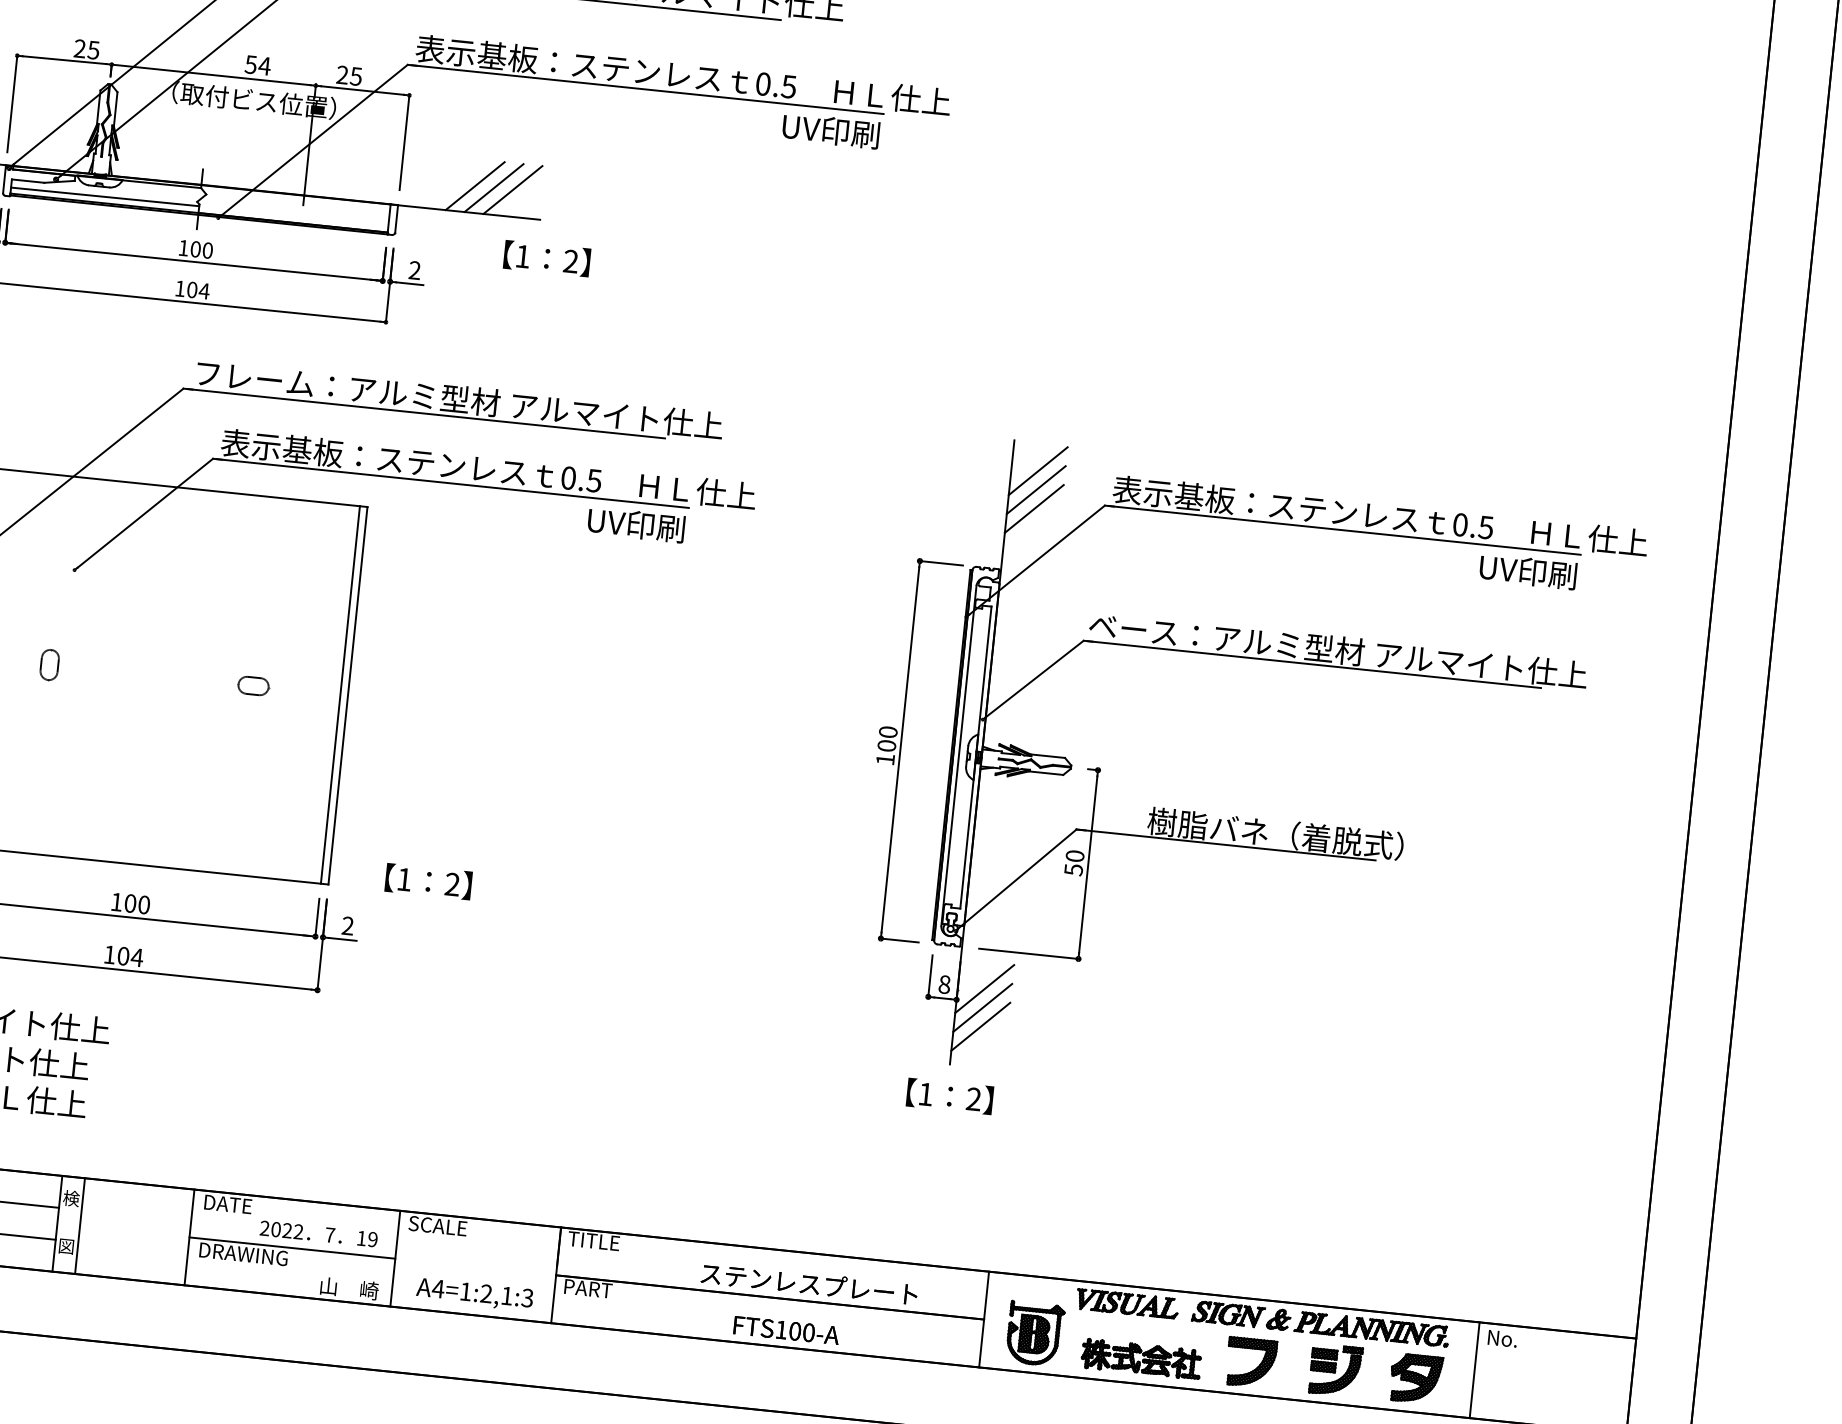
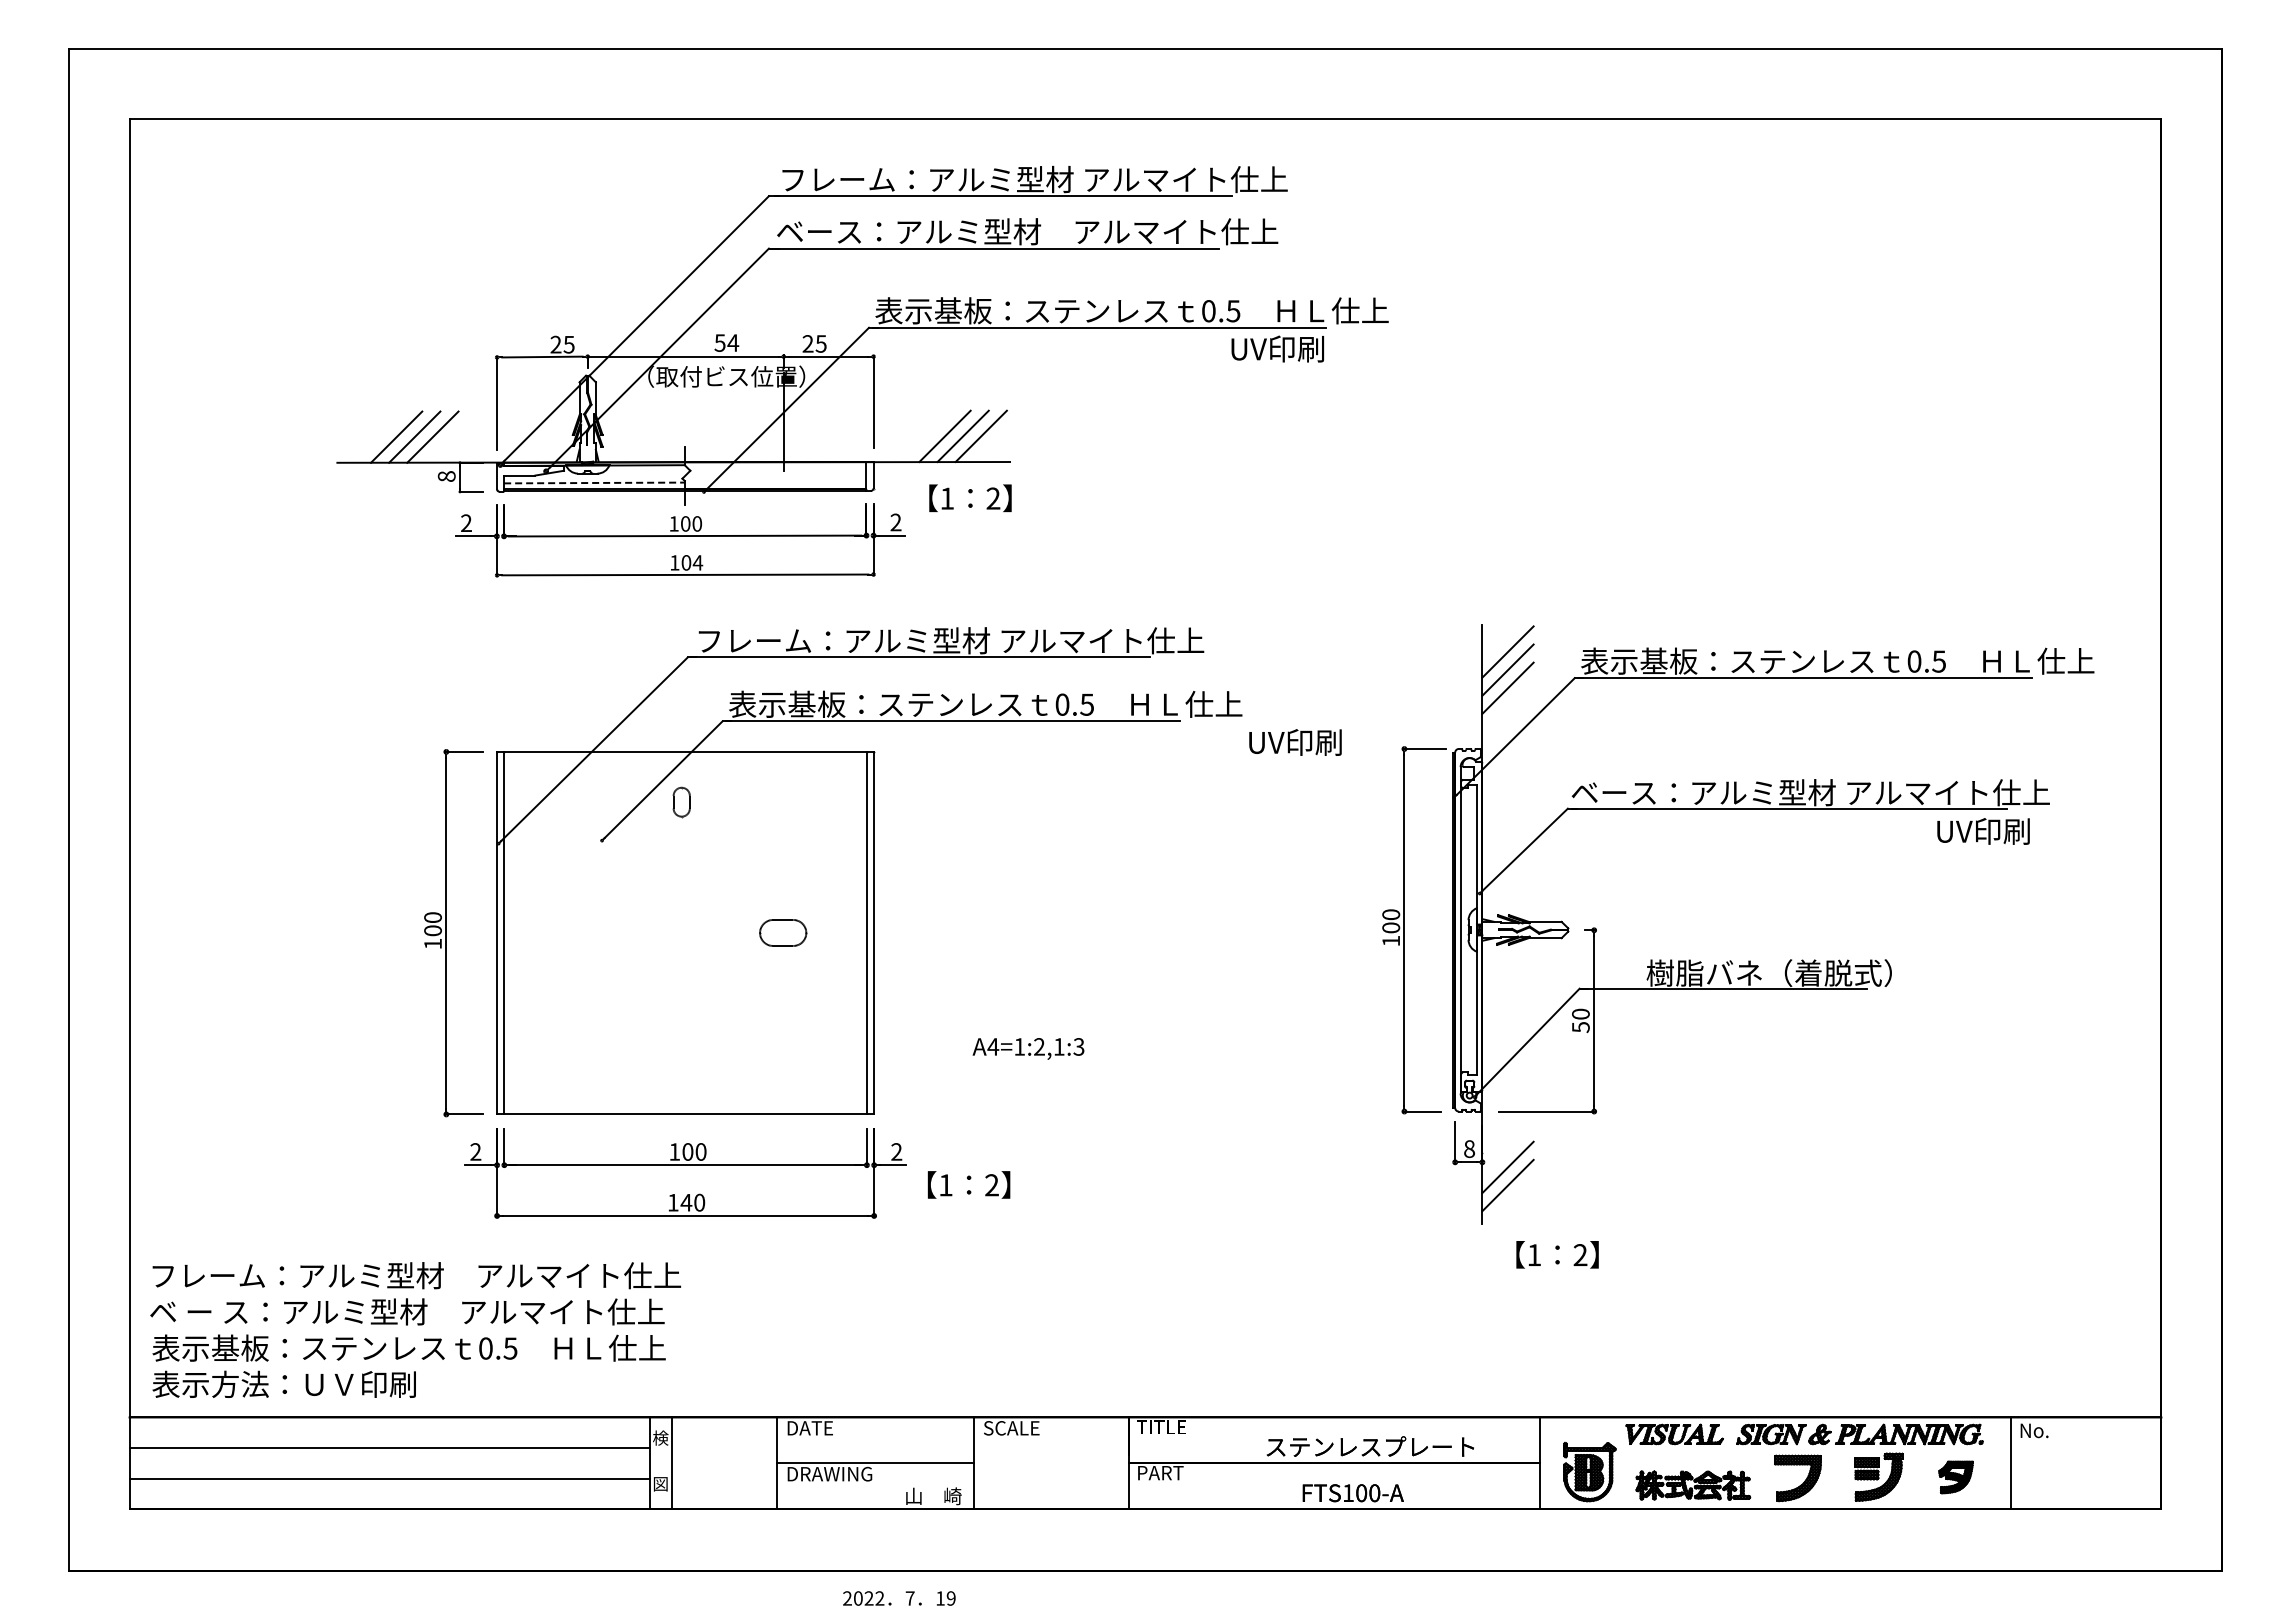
line: (105, 196) -> (594, 482), solid -> dashed
text: (547, 258) -> (970, 498), moved
text: (636, 524) -> (1295, 742), moved
text: (1528, 571) -> (1983, 831), moved
part: (49, 665) -> (681, 802), moved
part: (253, 686) -> (783, 933), size x1.6
text: (428, 881) -> (968, 1184), moved
text: (129, 956) -> (692, 1202), 104 -> 140
line: (984, 988) -> (1507, 1148), removed
text: (949, 1096) -> (1557, 1254), moved
text: (319, 1234) -> (899, 1598), moved
text: (474, 1294) -> (1028, 1048), moved
part: (1415, 1378) -> (1955, 1477), size x0.7

